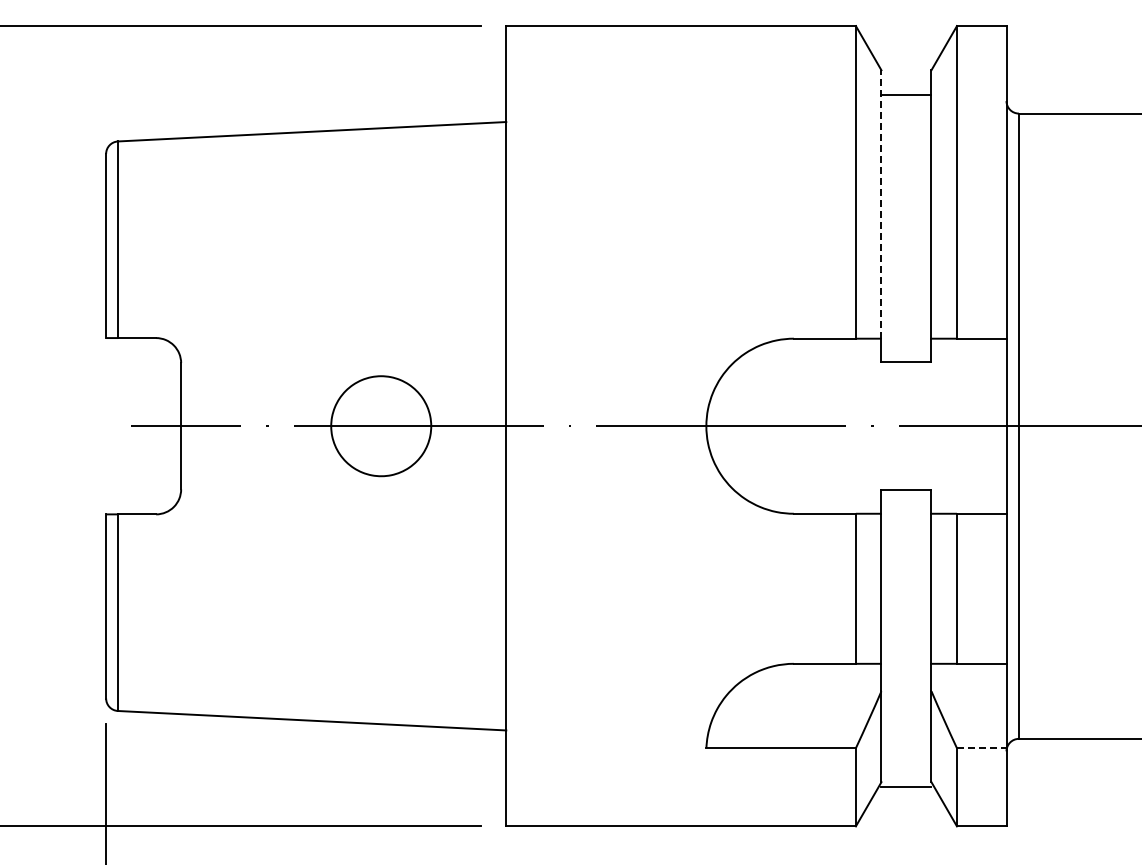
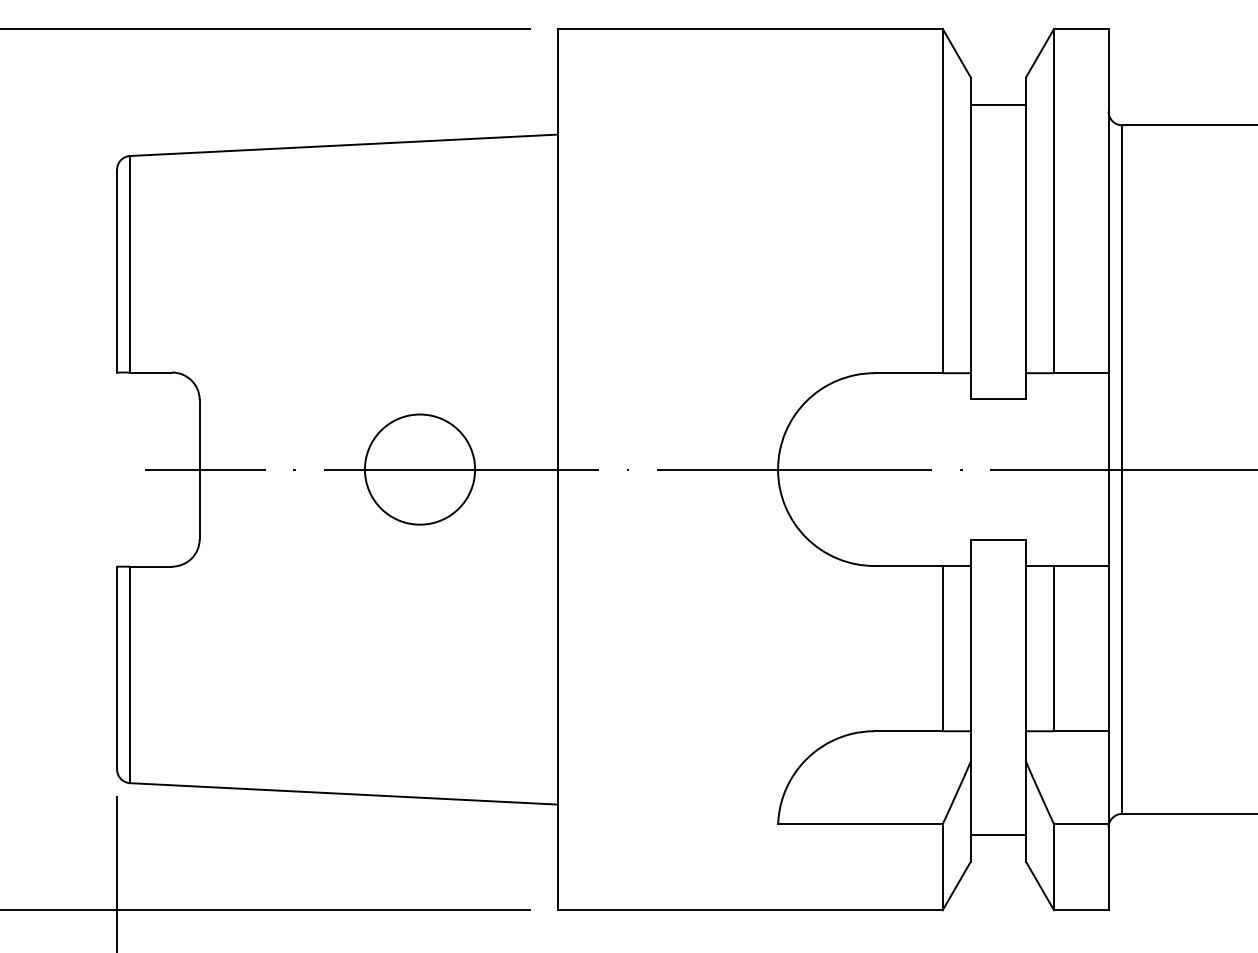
line: (881, 203) -> (970, 224), dashed -> solid
line: (981, 748) -> (1081, 824), dashed -> solid
line: (906, 786) -> (998, 834), moved

